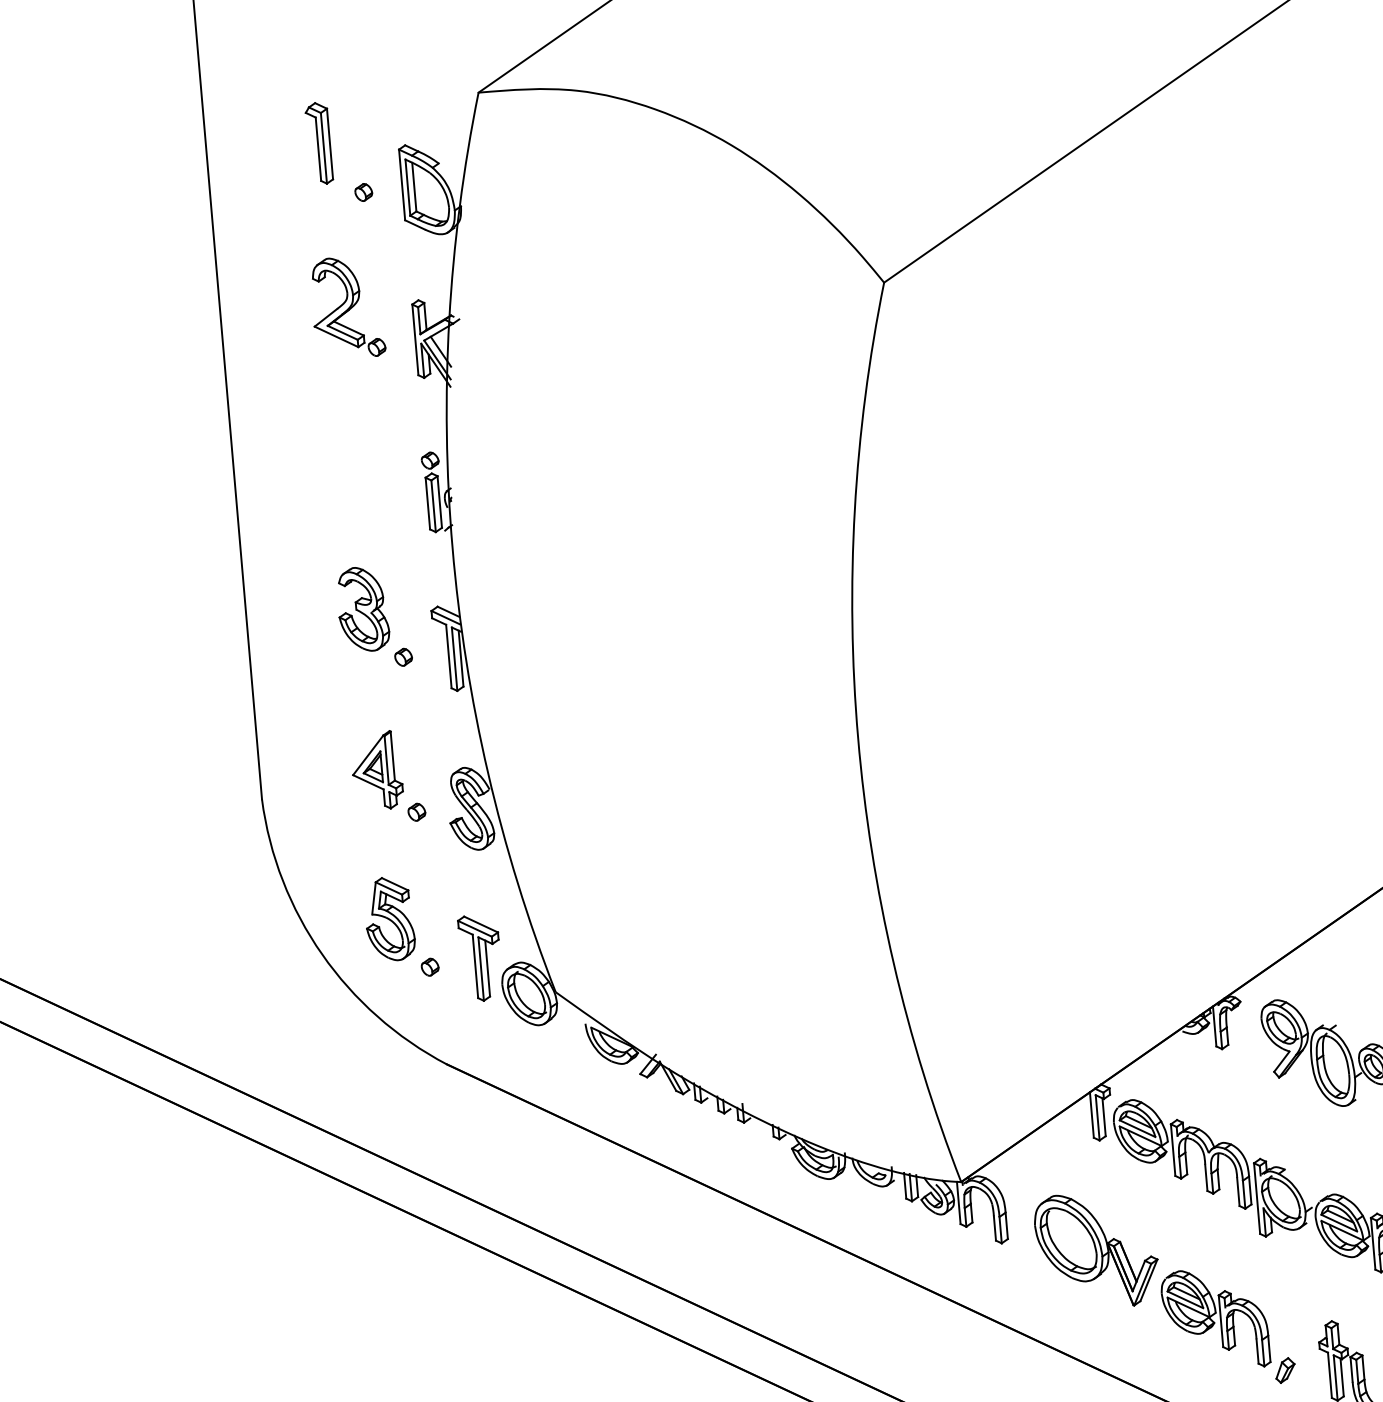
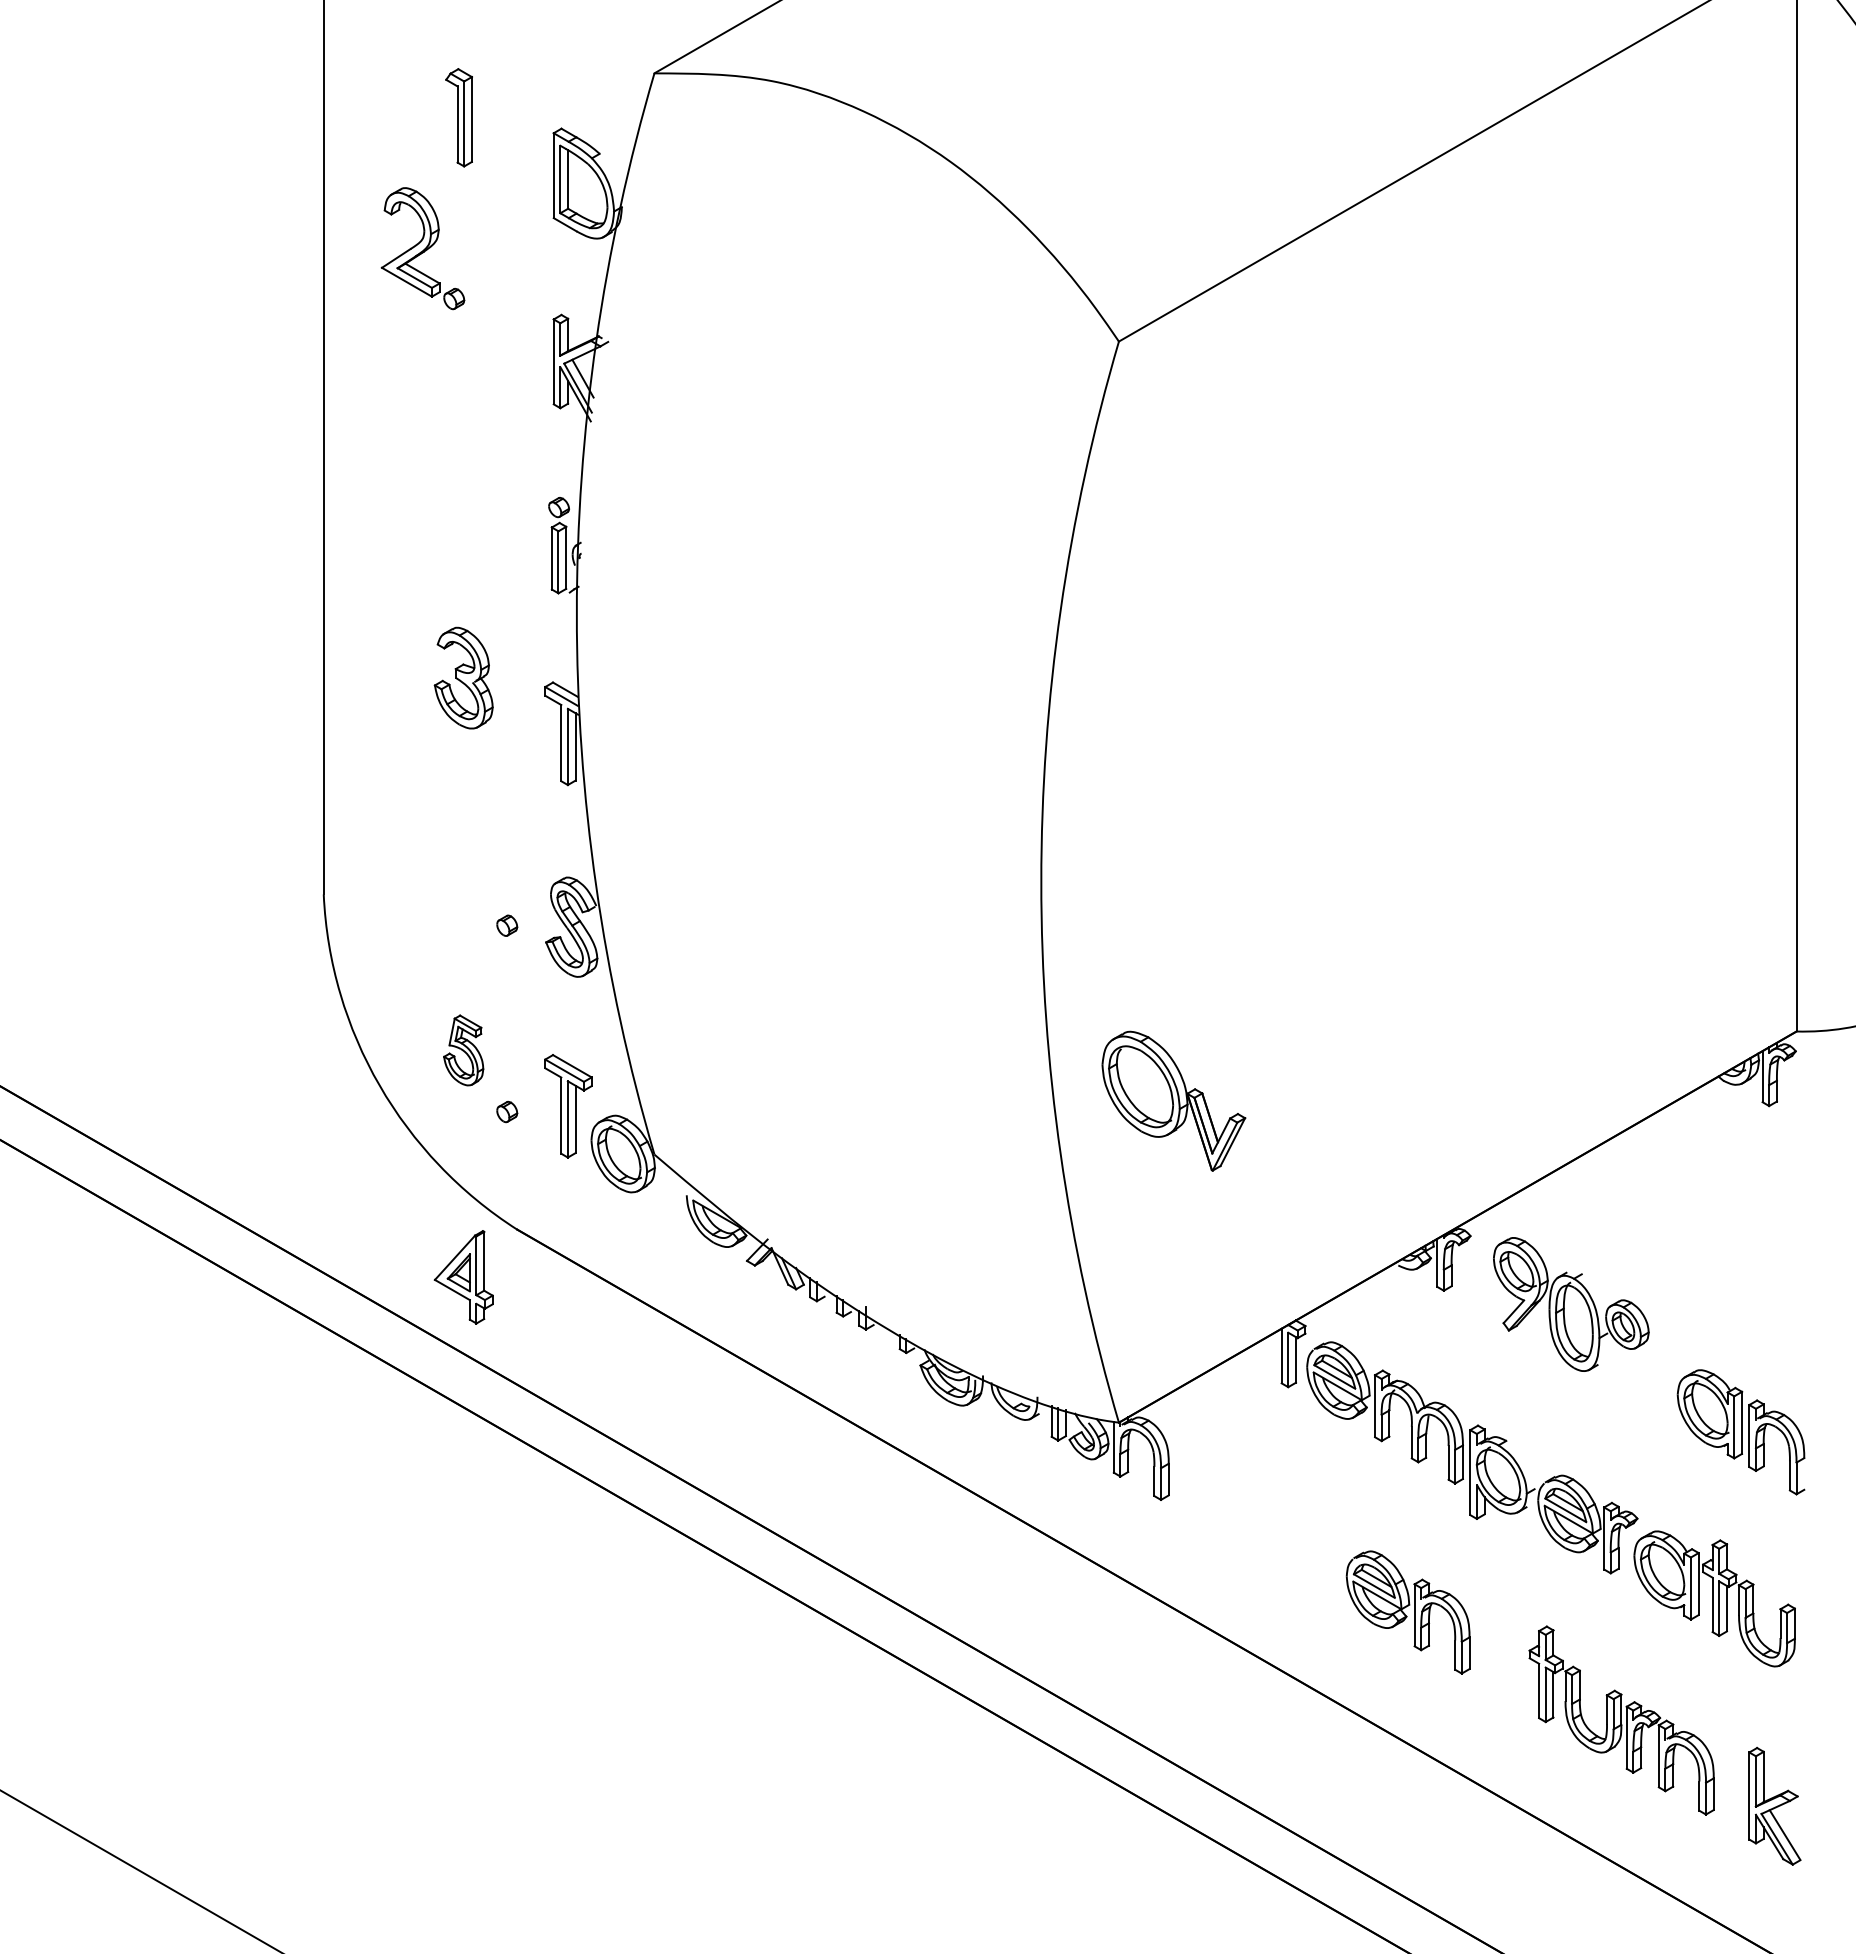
part: (363, 192) -> (507, 180), removed
part: (347, 307) -> (422, 248), moved
part: (403, 657) -> (507, 739), removed
part: (376, 771) -> (463, 1277), moved
part: (389, 919) -> (463, 1050), size x0.7
part: (1096, 1249) -> (1173, 1100), moved
part: (1284, 1370) -> (1485, 1680), removed

